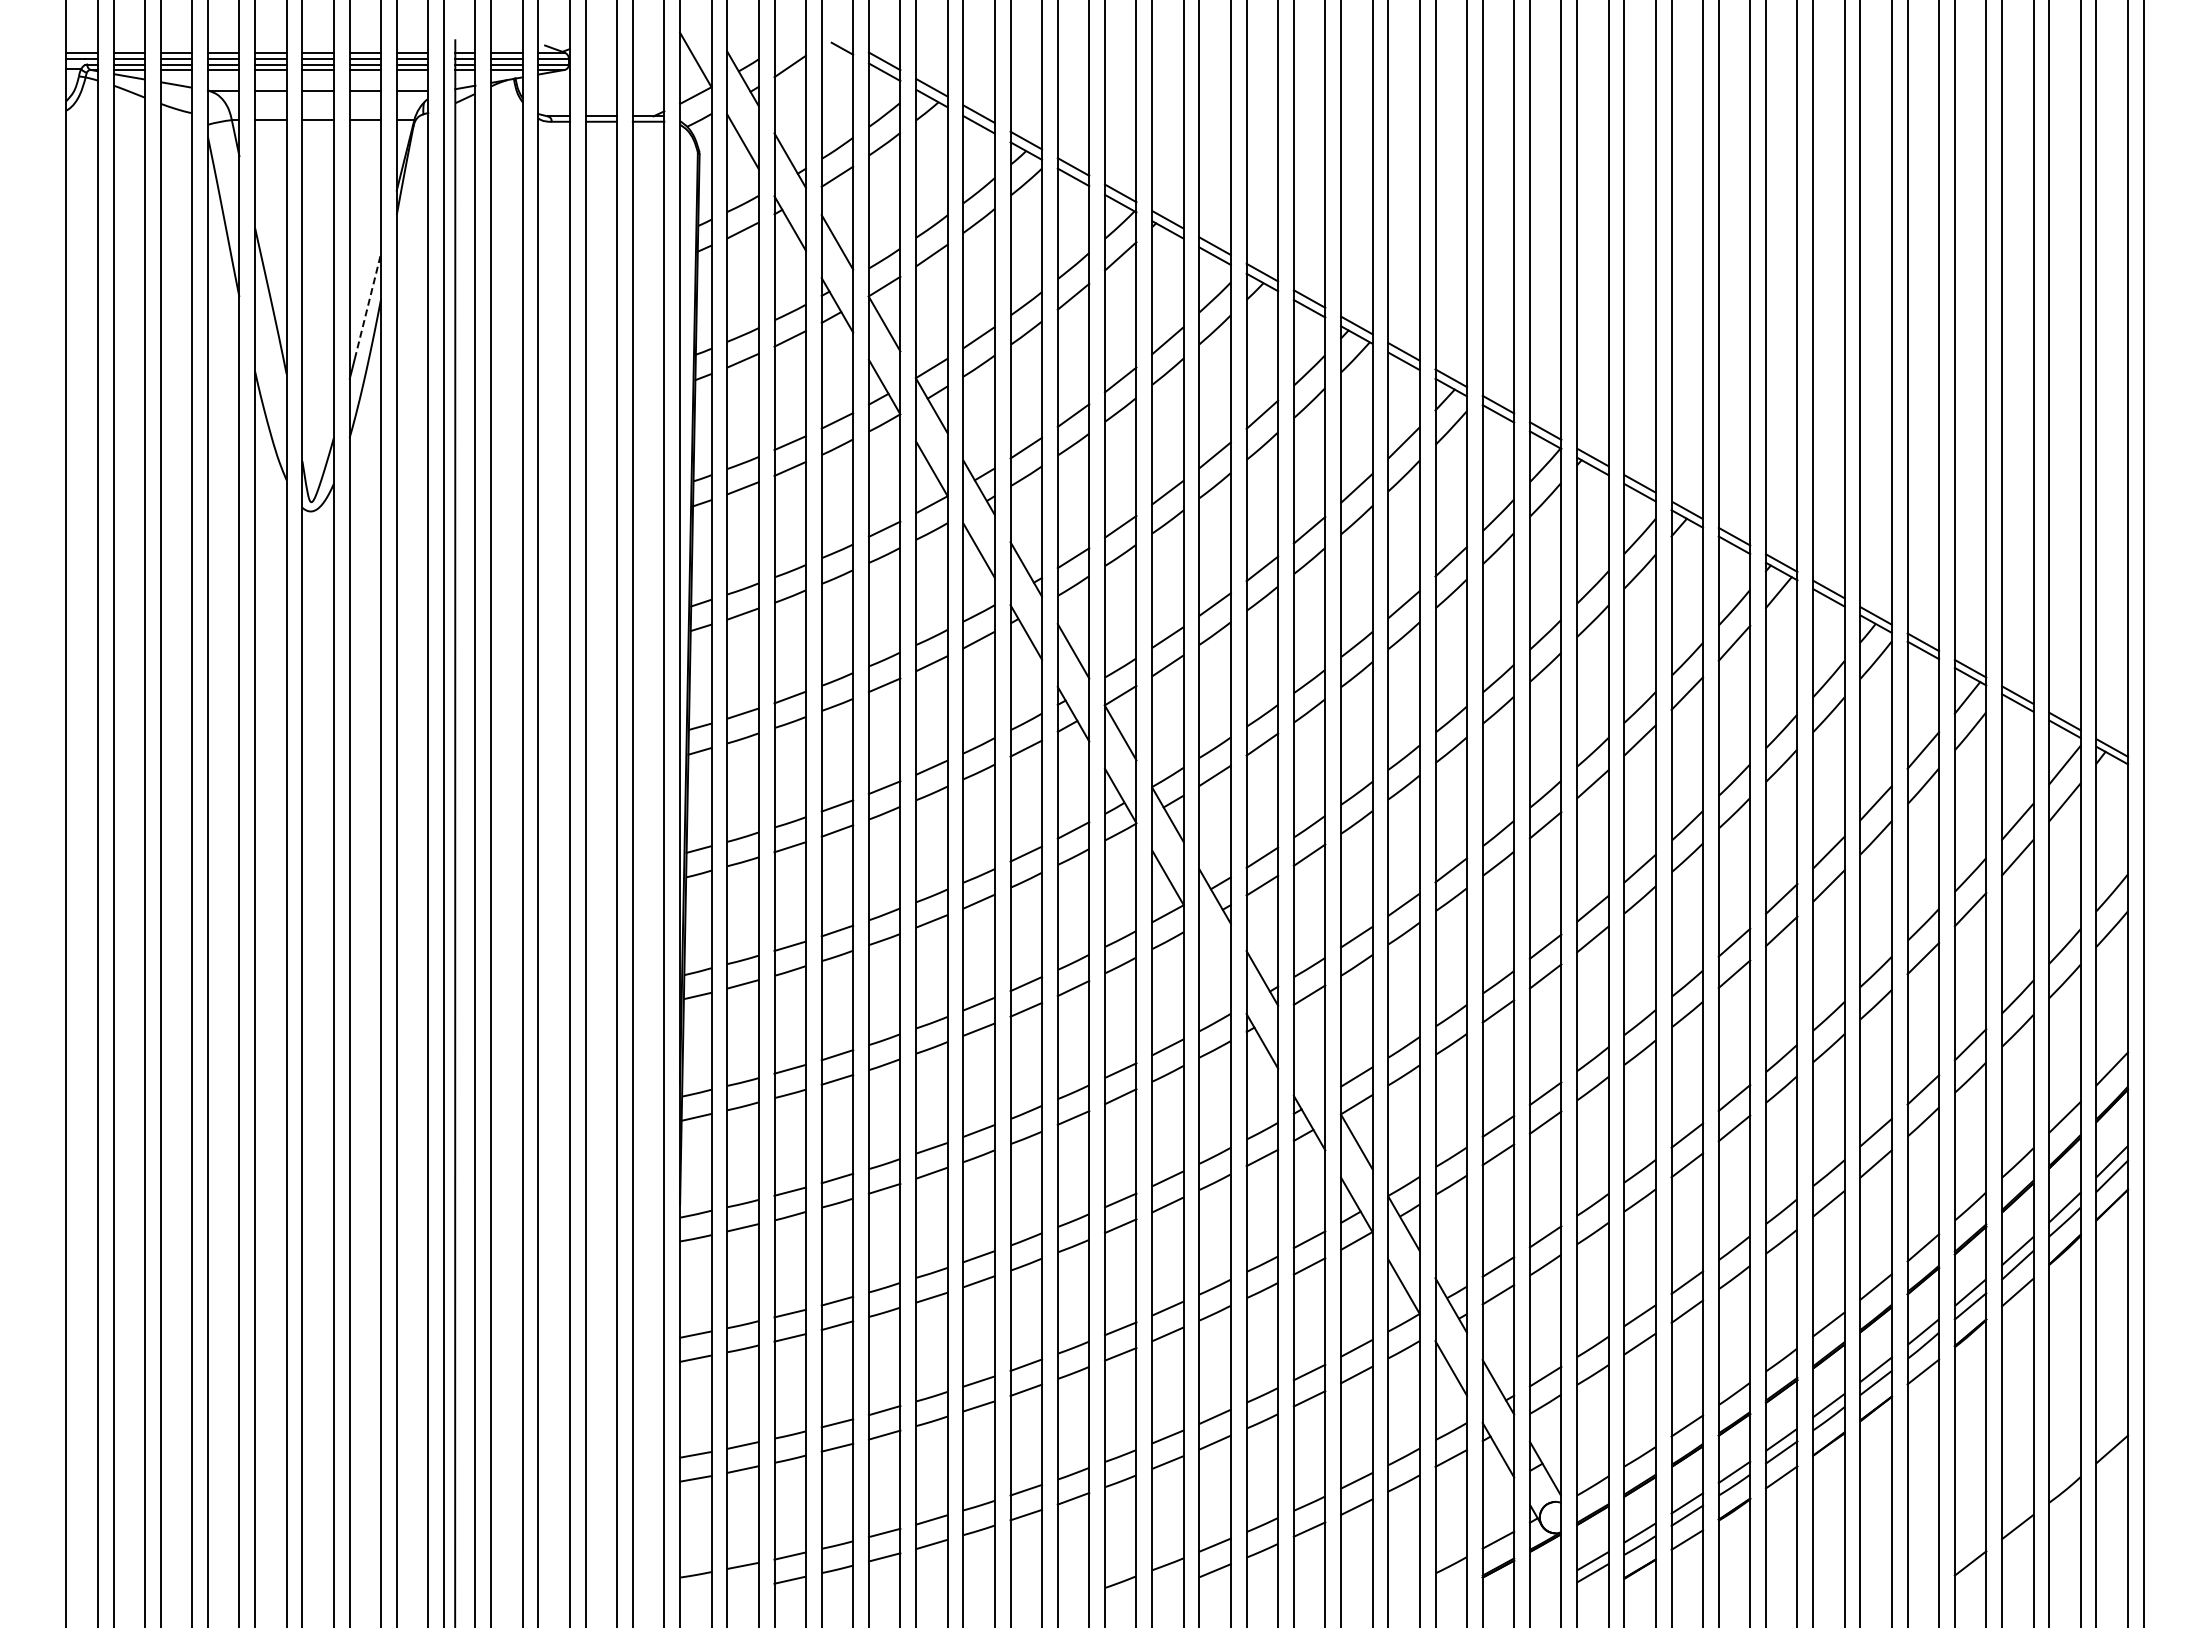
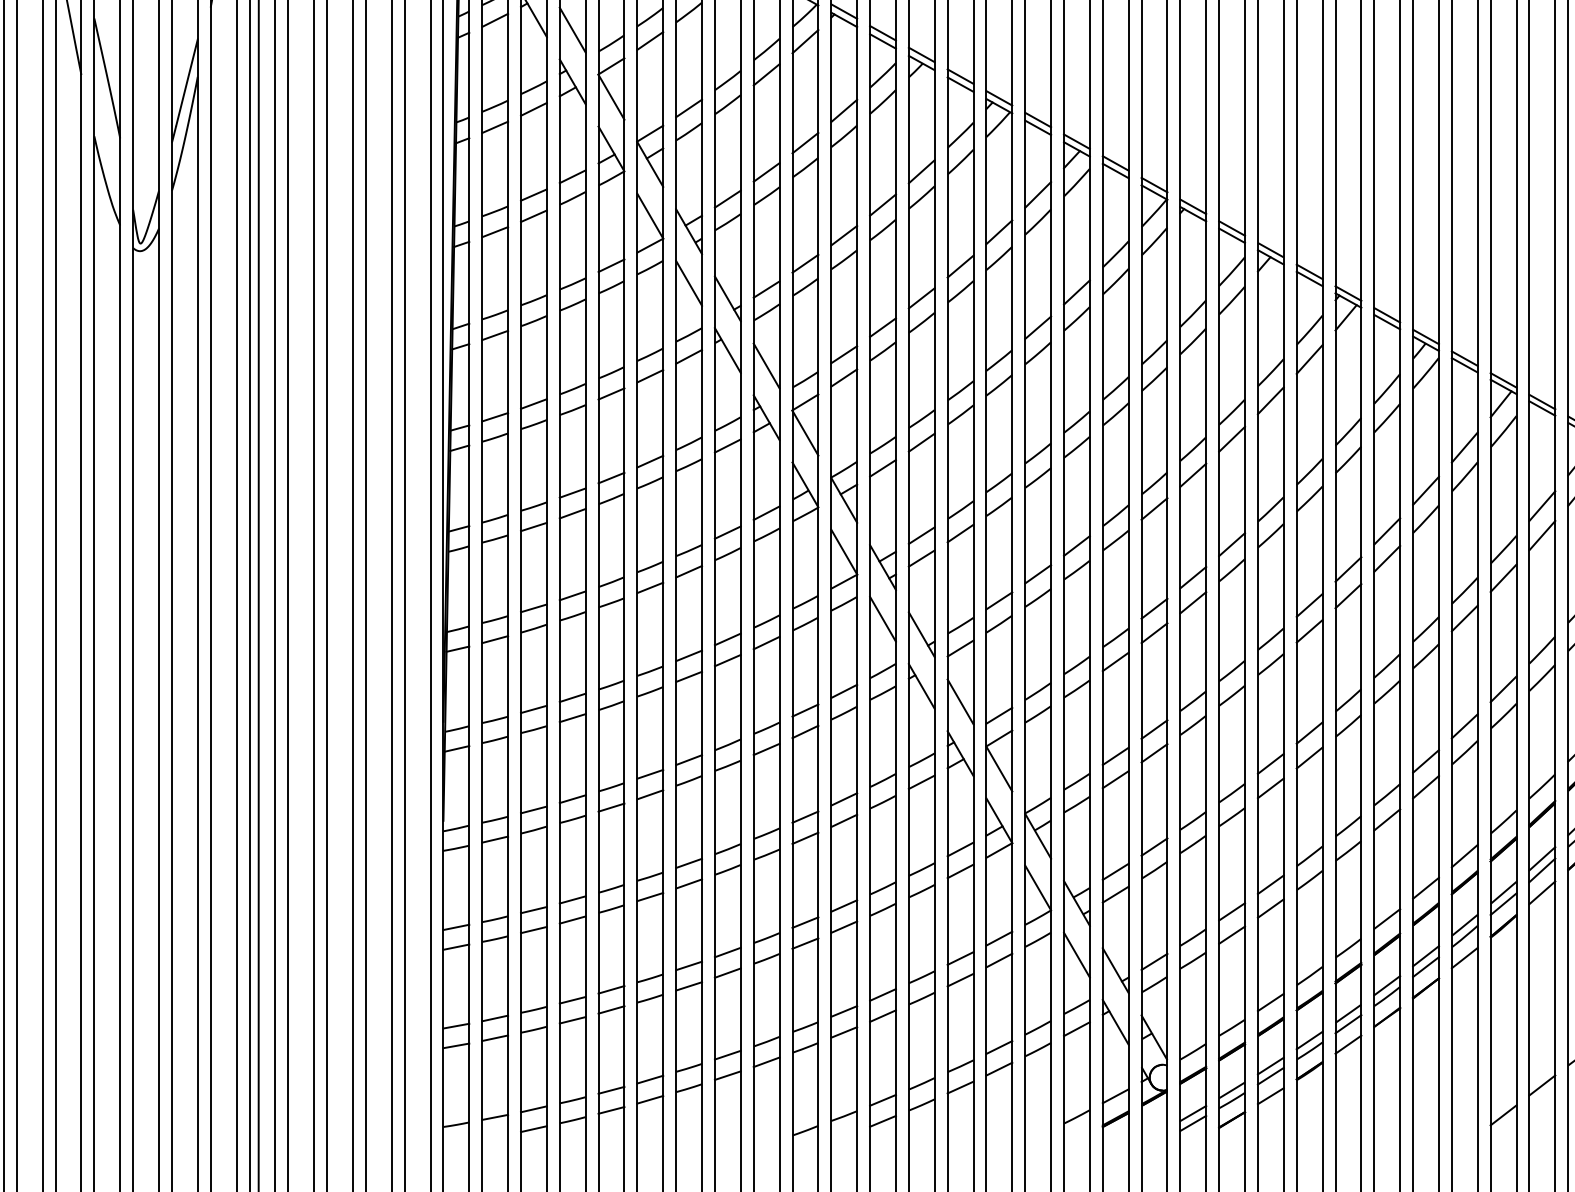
line: (368, 305) -> (187, 81), dashed -> solid
line: (1214, 959) -> (882, 619), added
line: (1309, 1059) -> (960, 701), added

